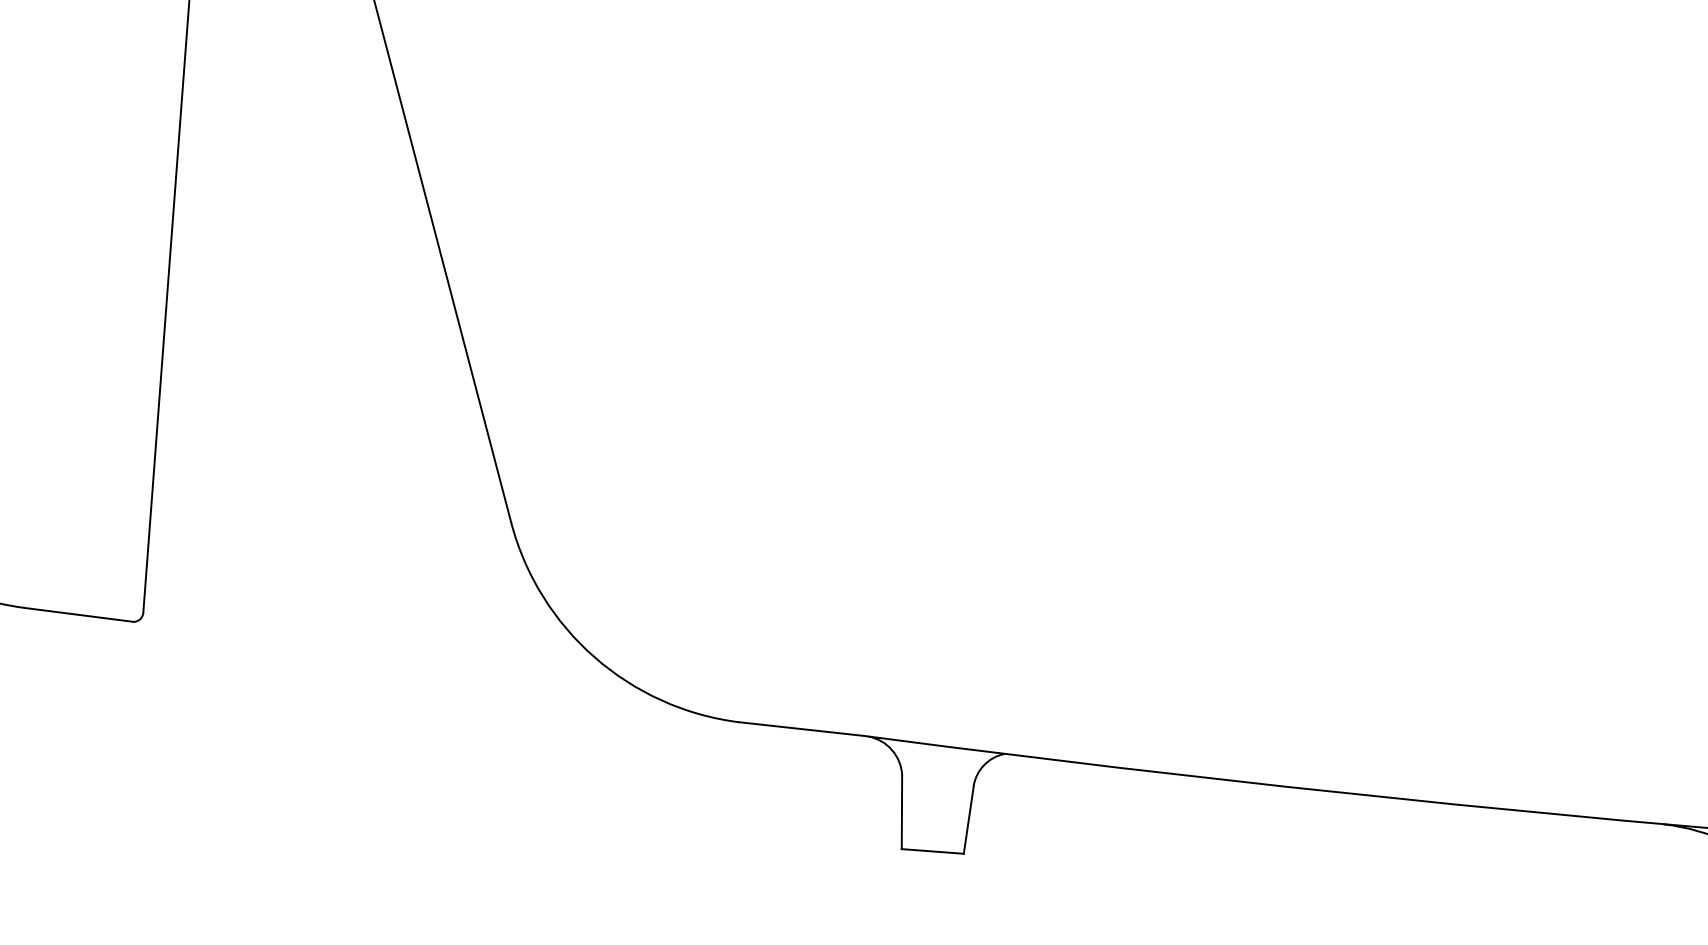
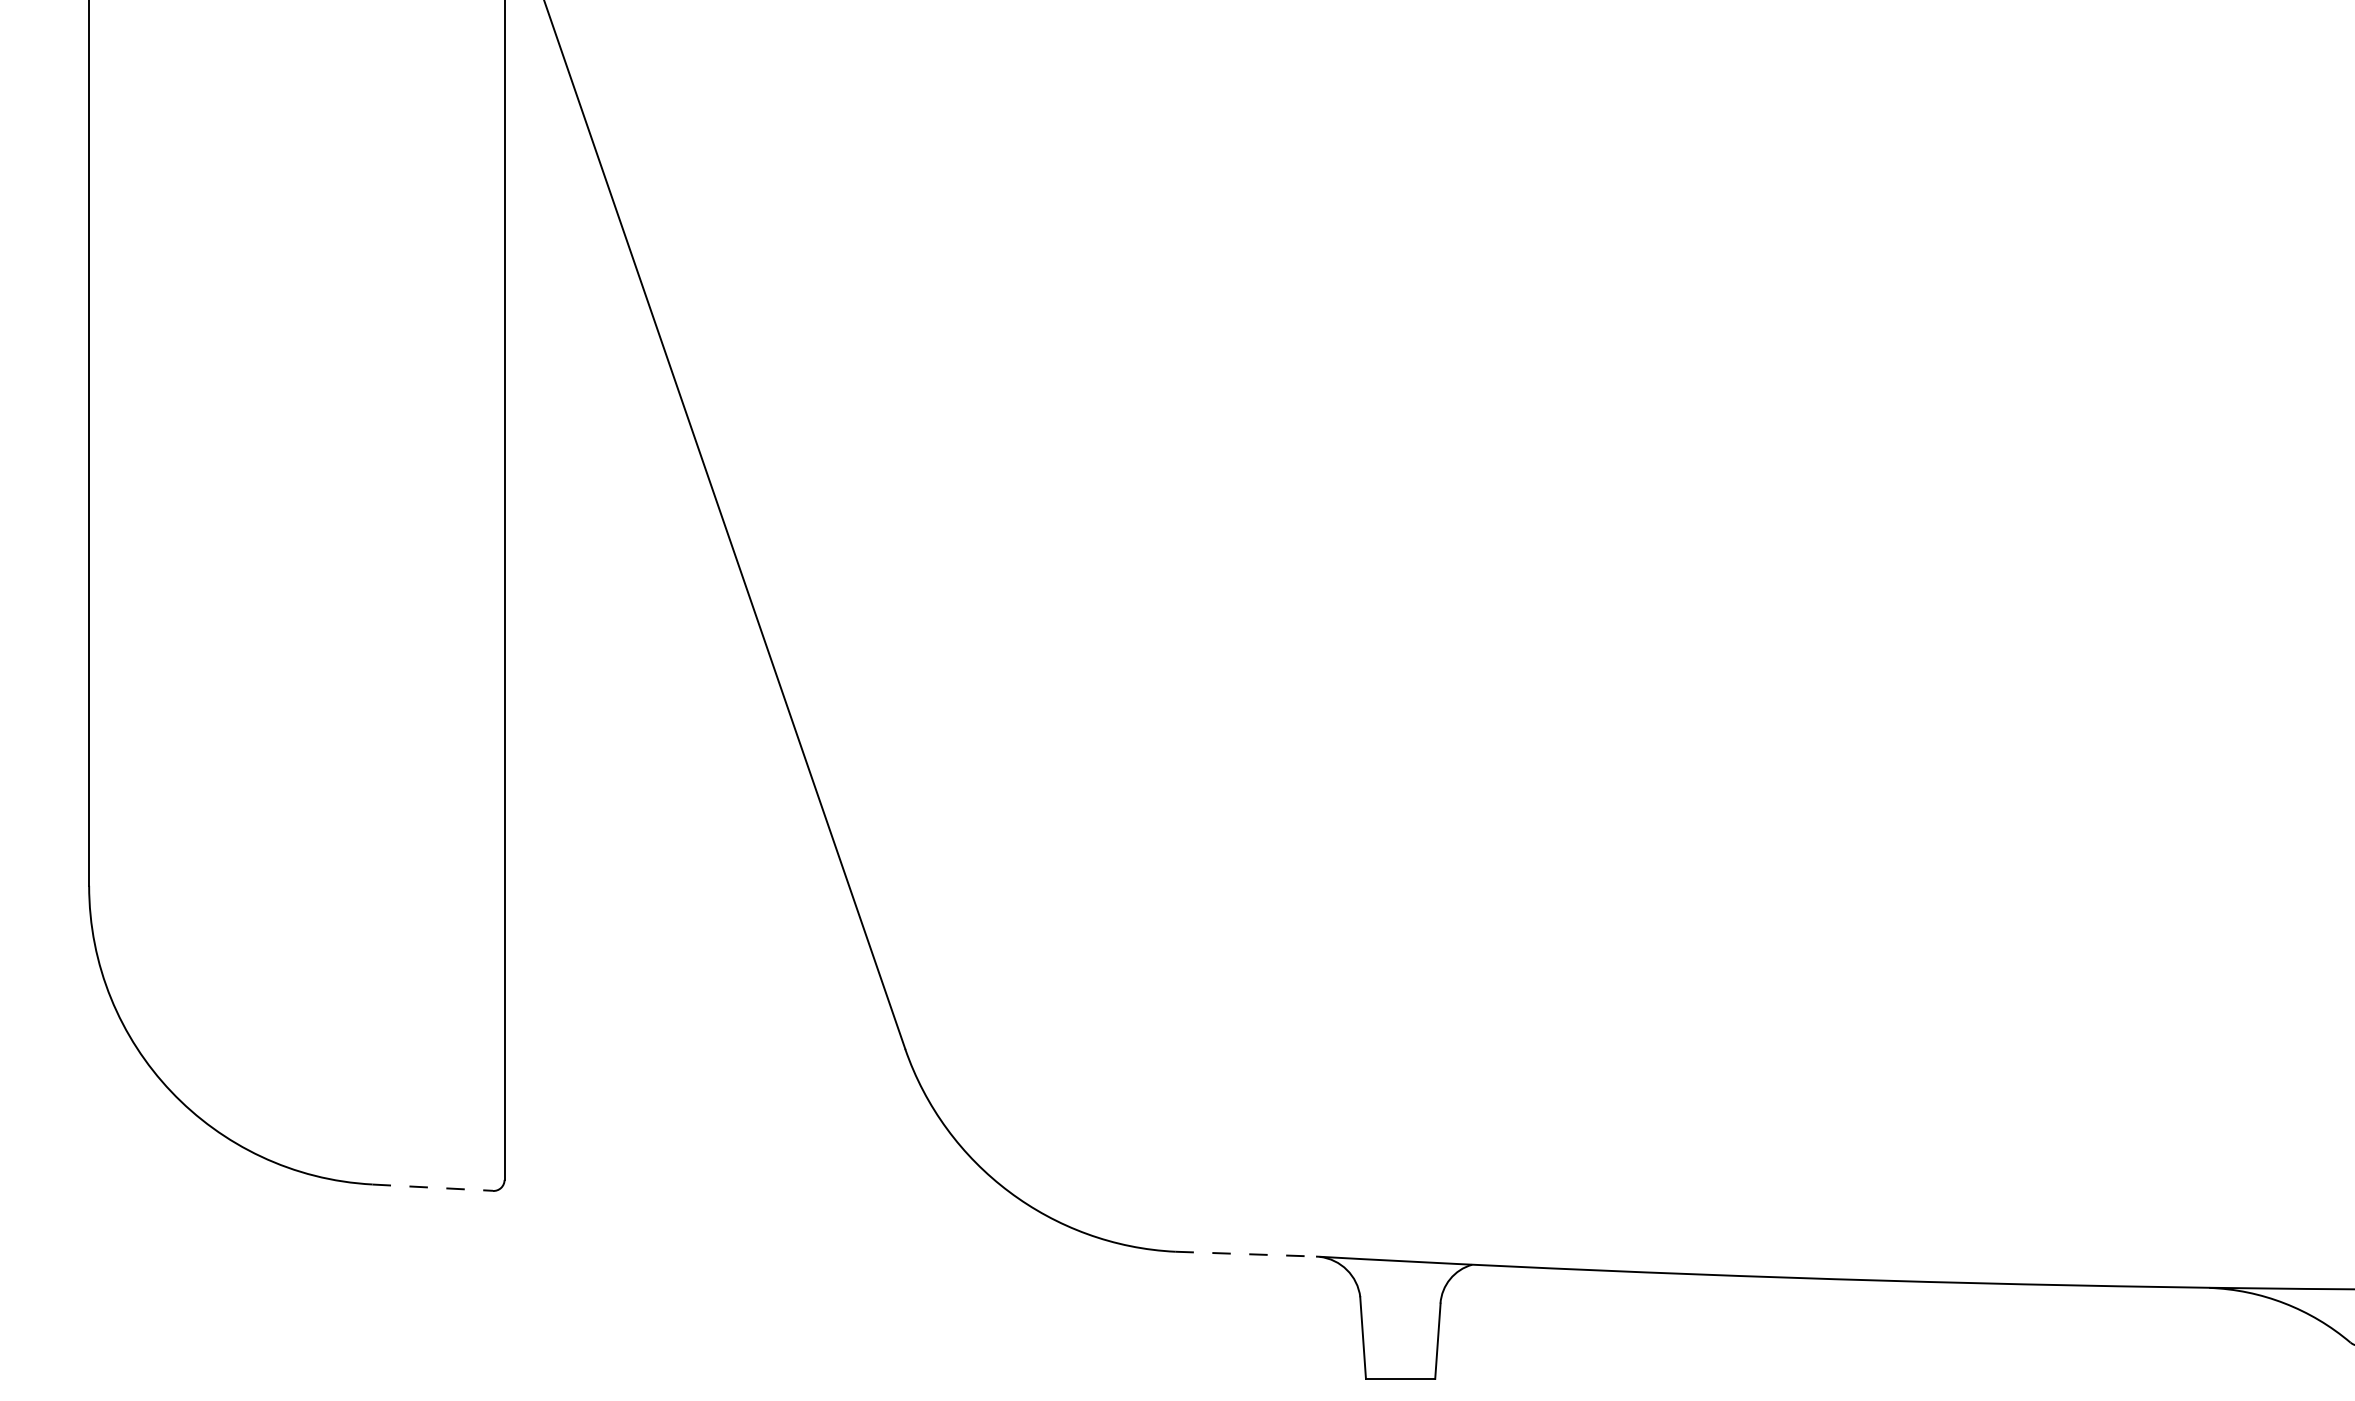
line: (79, 614) -> (433, 1187), solid -> dashed
line: (803, 729) -> (1246, 1254), solid -> dashed

